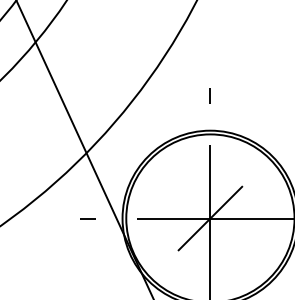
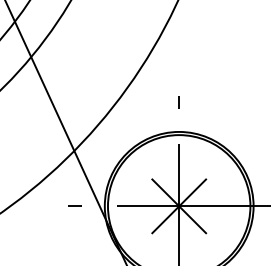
line: (210, 218) -> (179, 206), added

